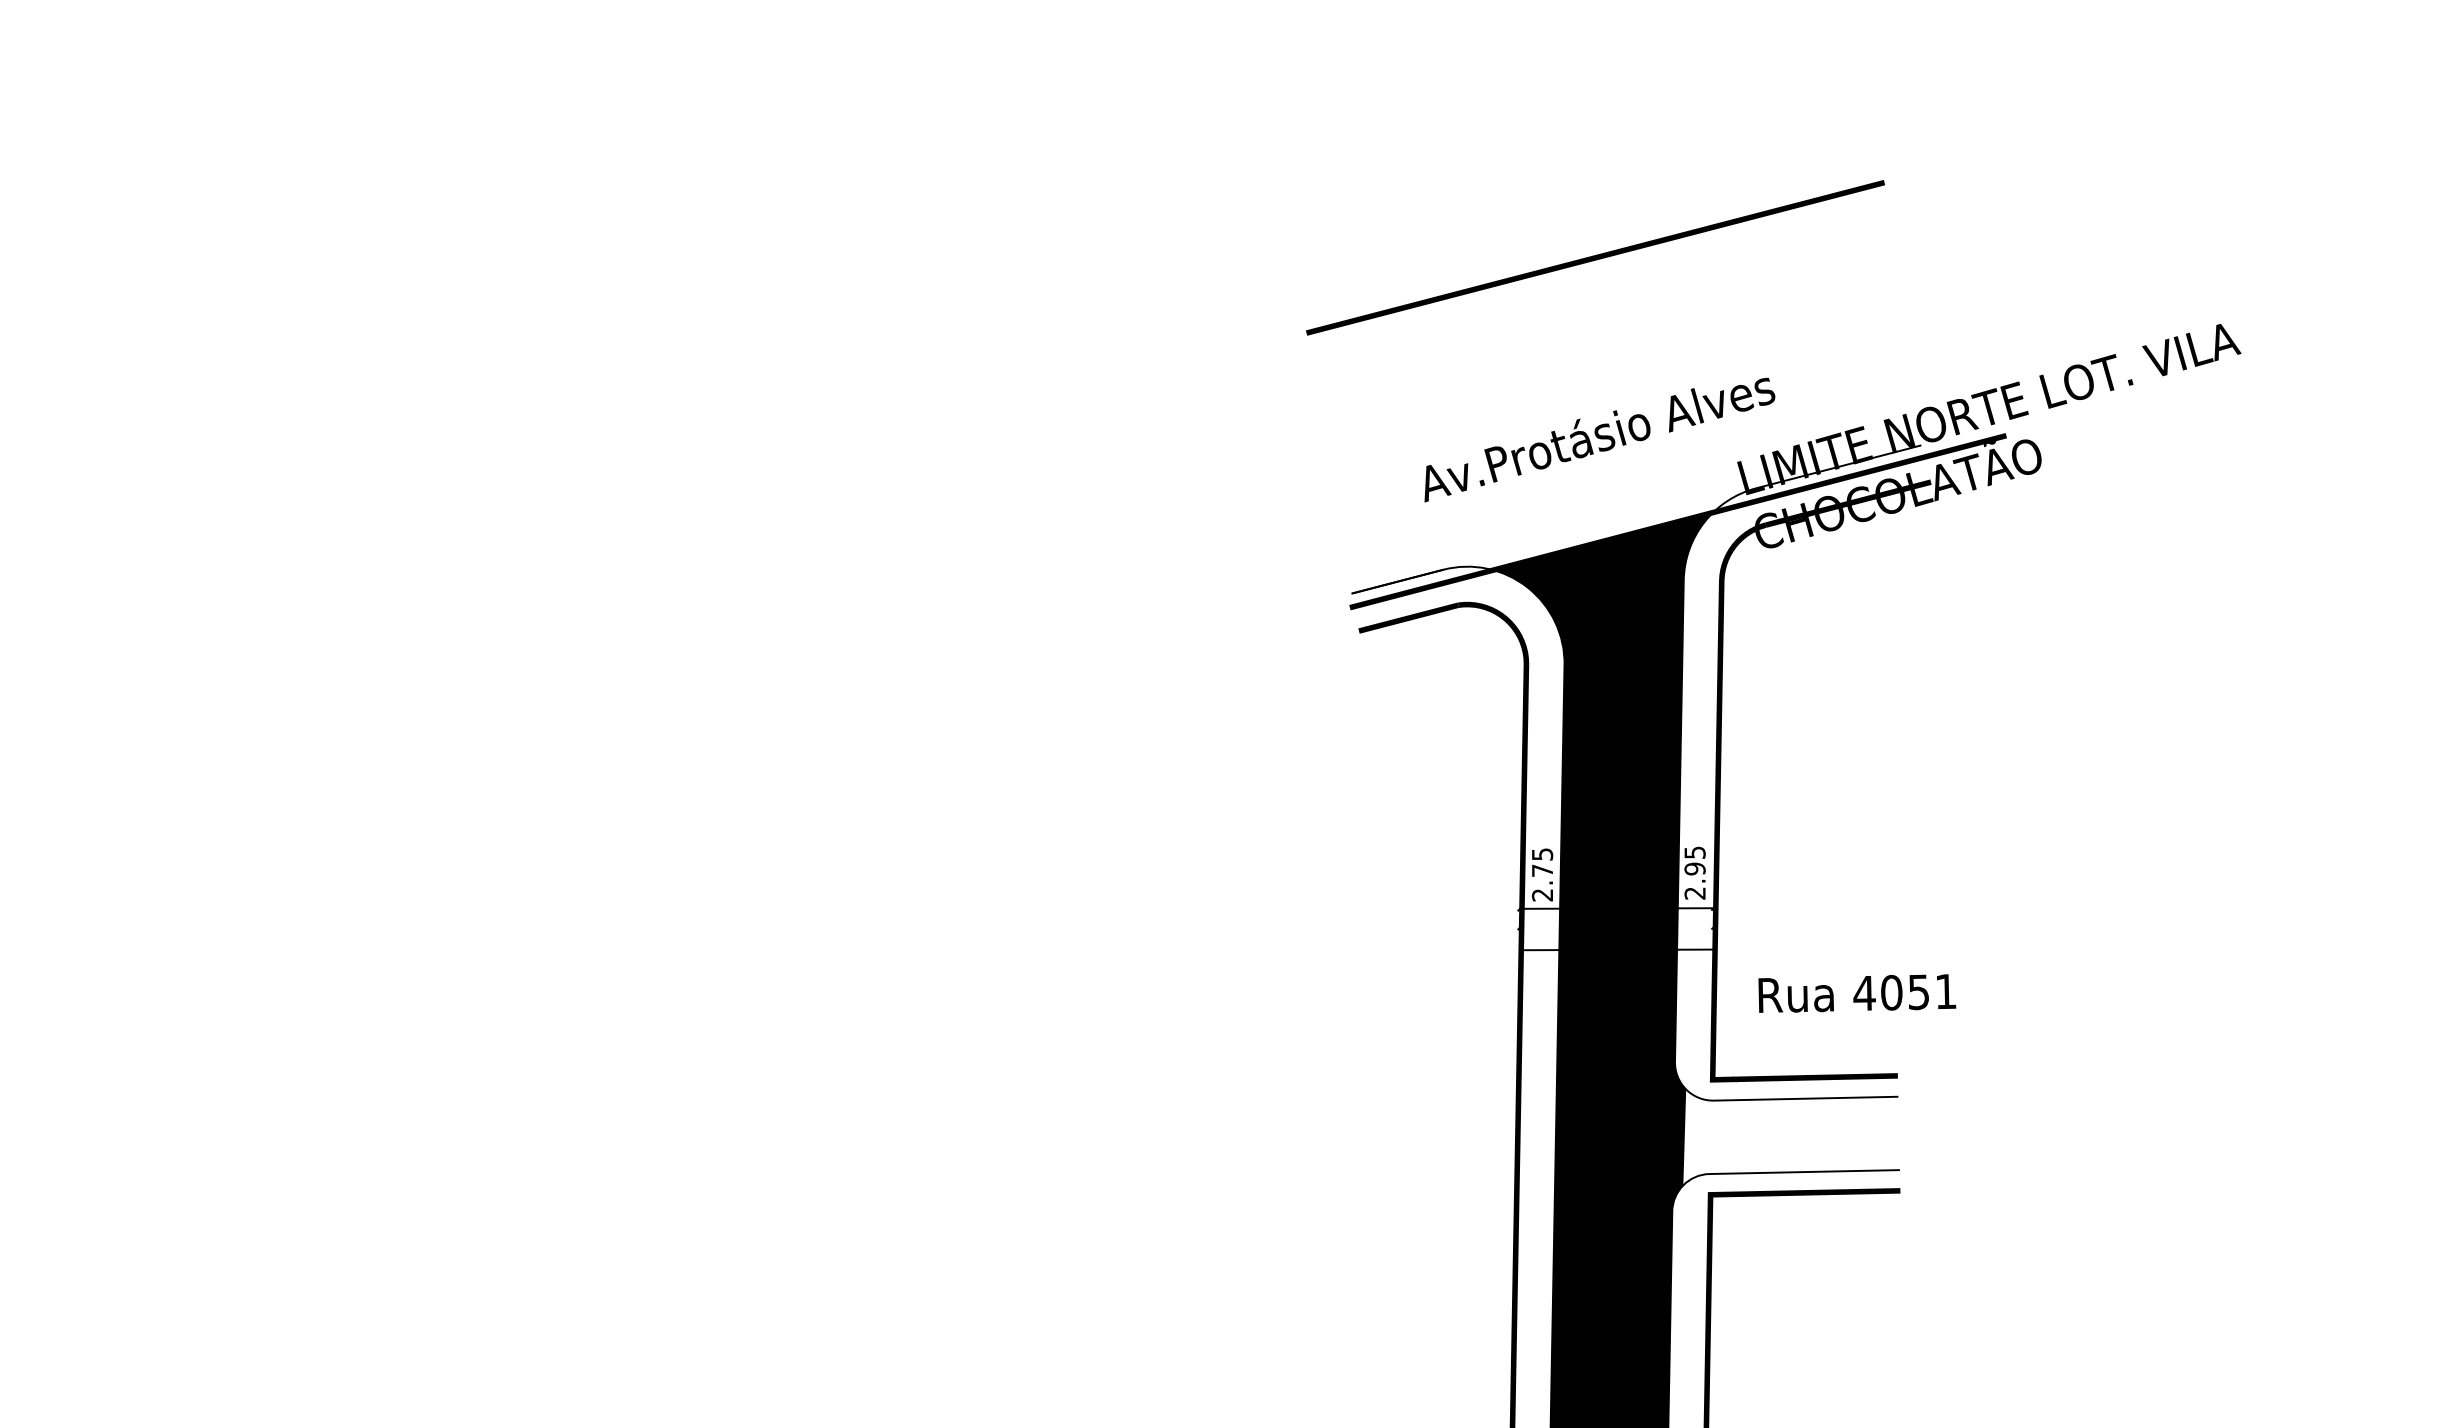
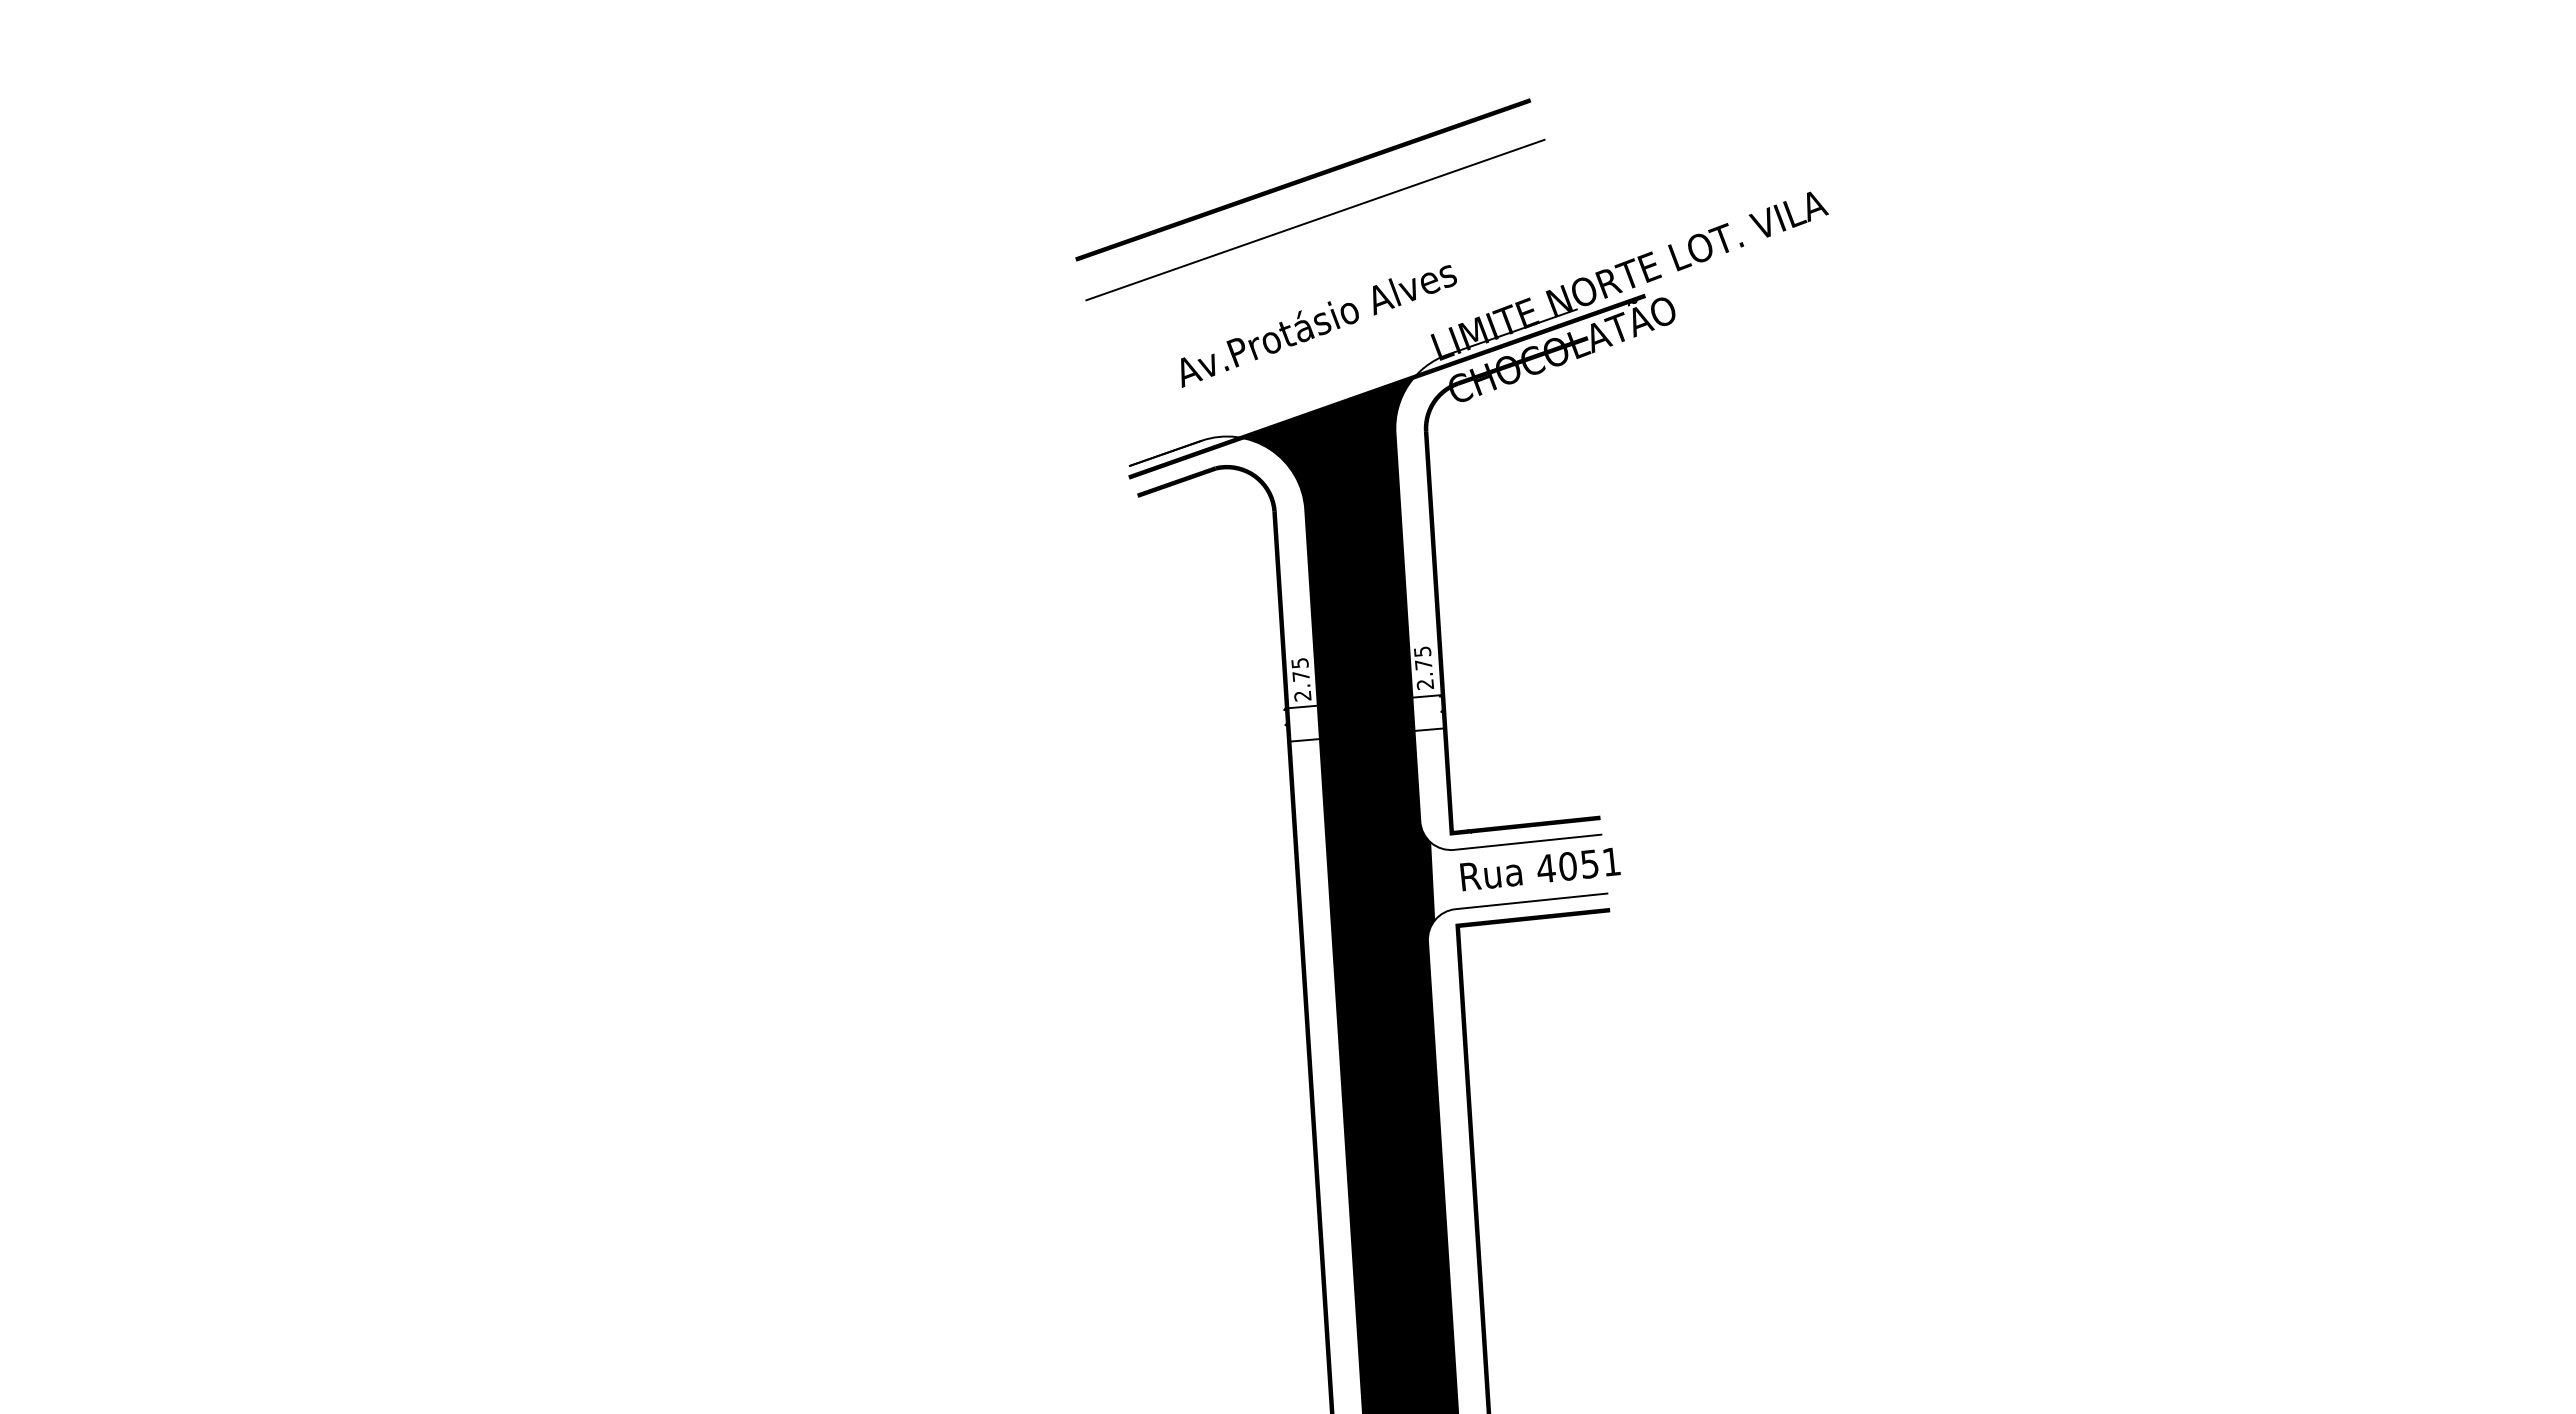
line: (1606, 307) -> (1315, 219), added
text: (1694, 868) -> (1423, 664), 2.95 -> 2.75
text: (1857, 993) -> (1540, 869), moved

